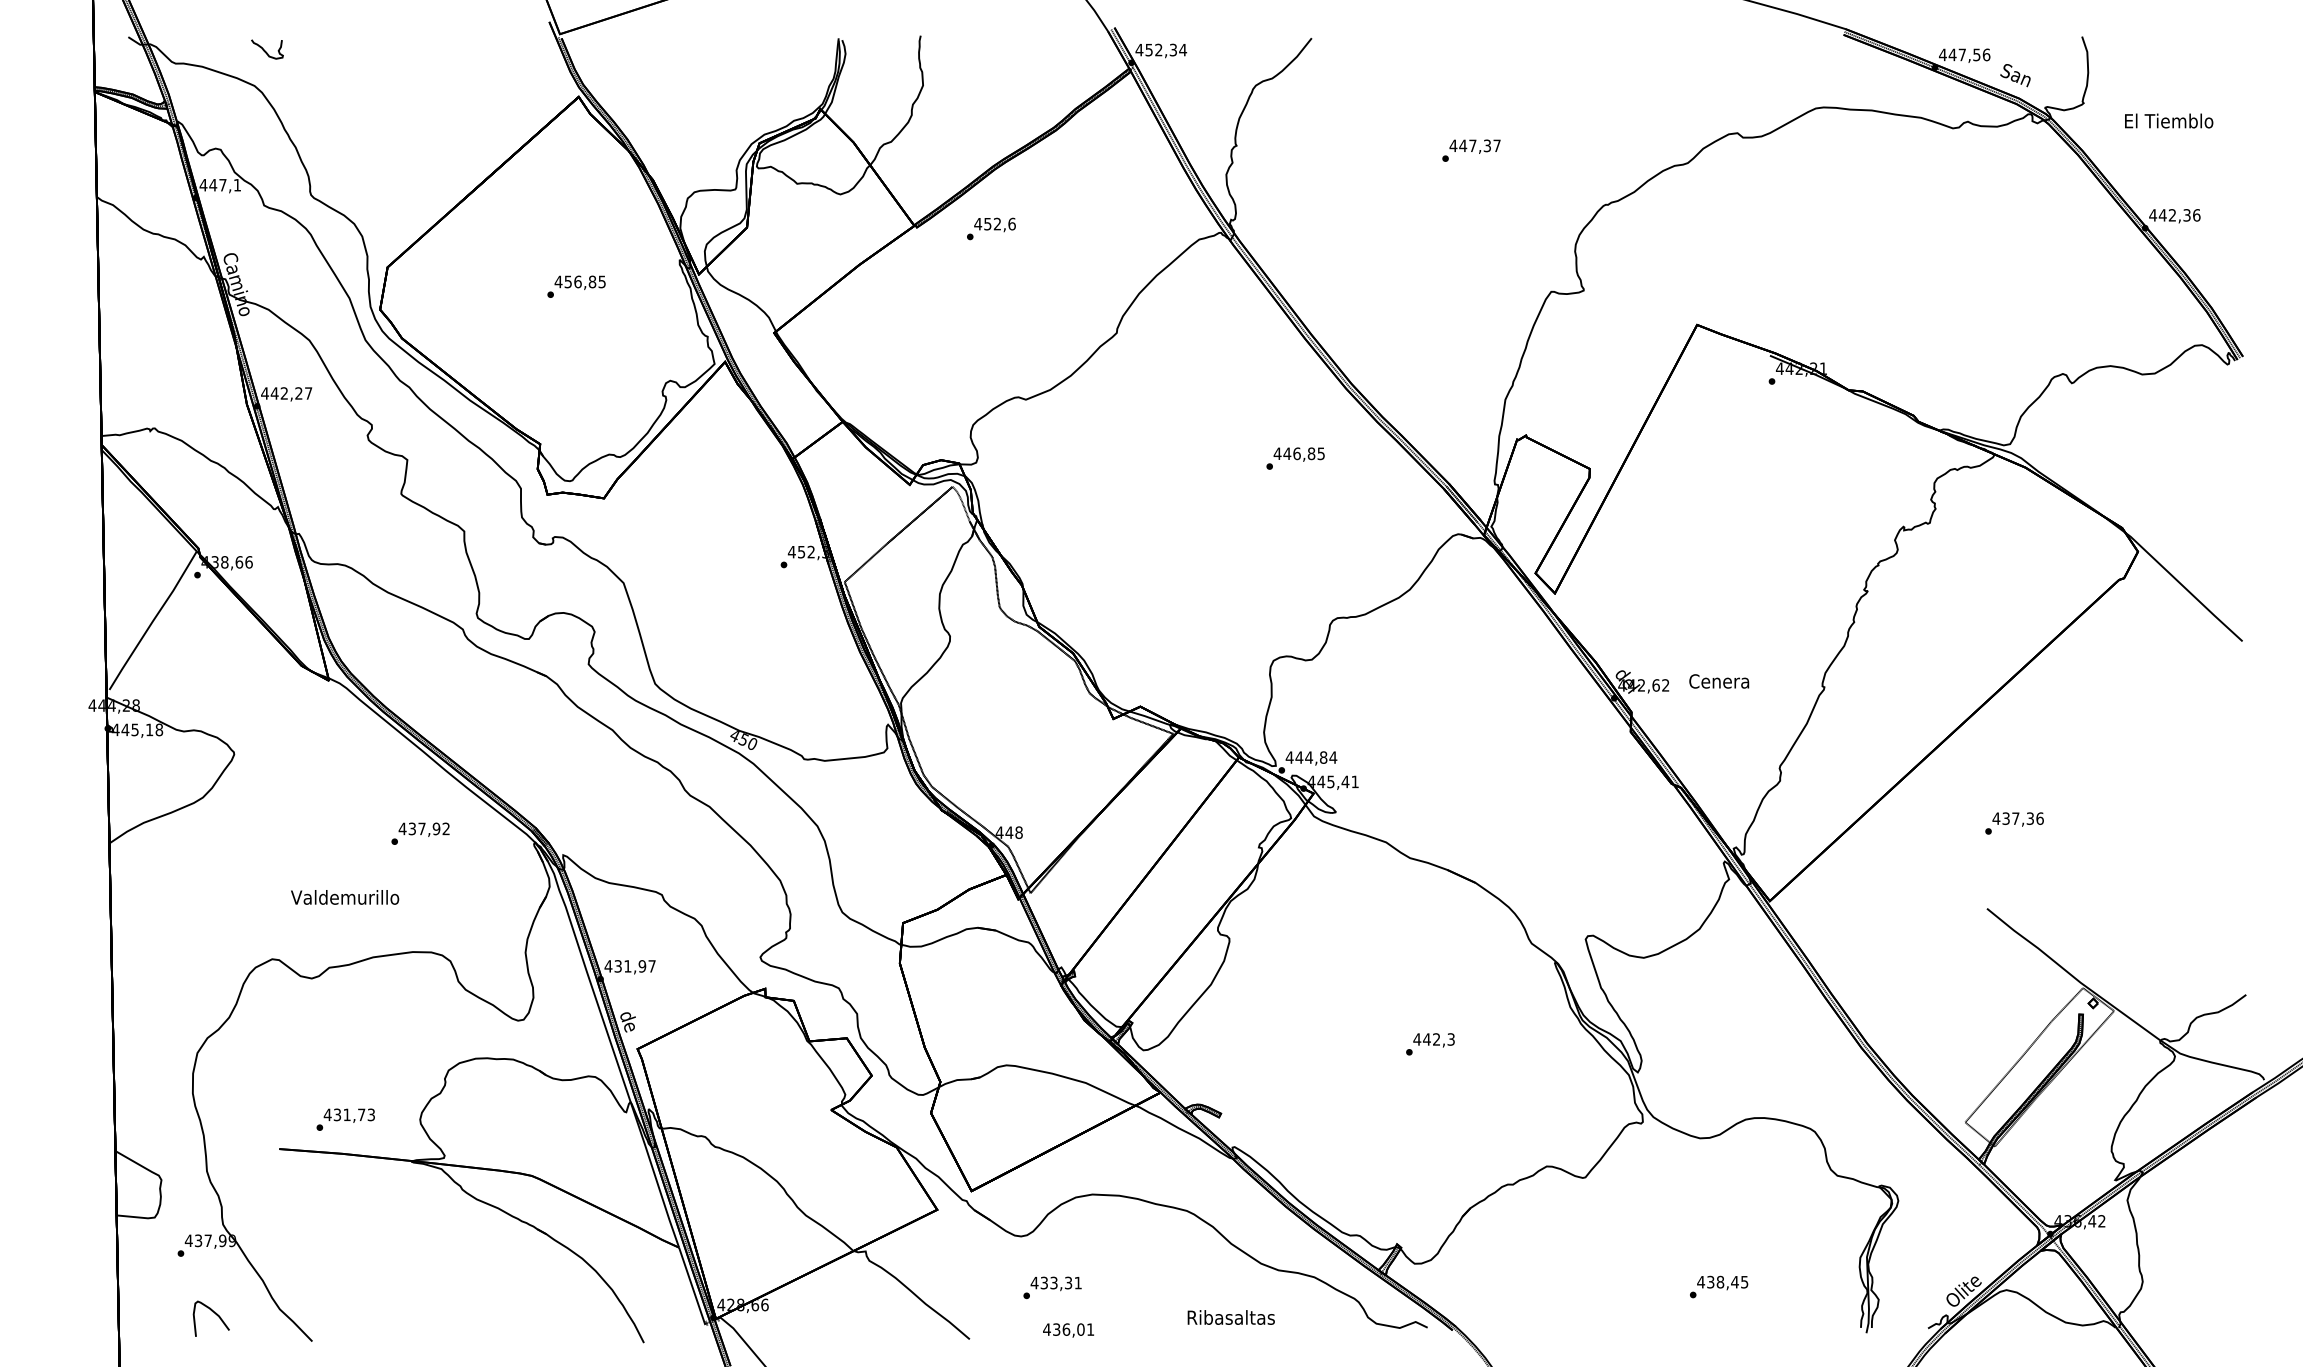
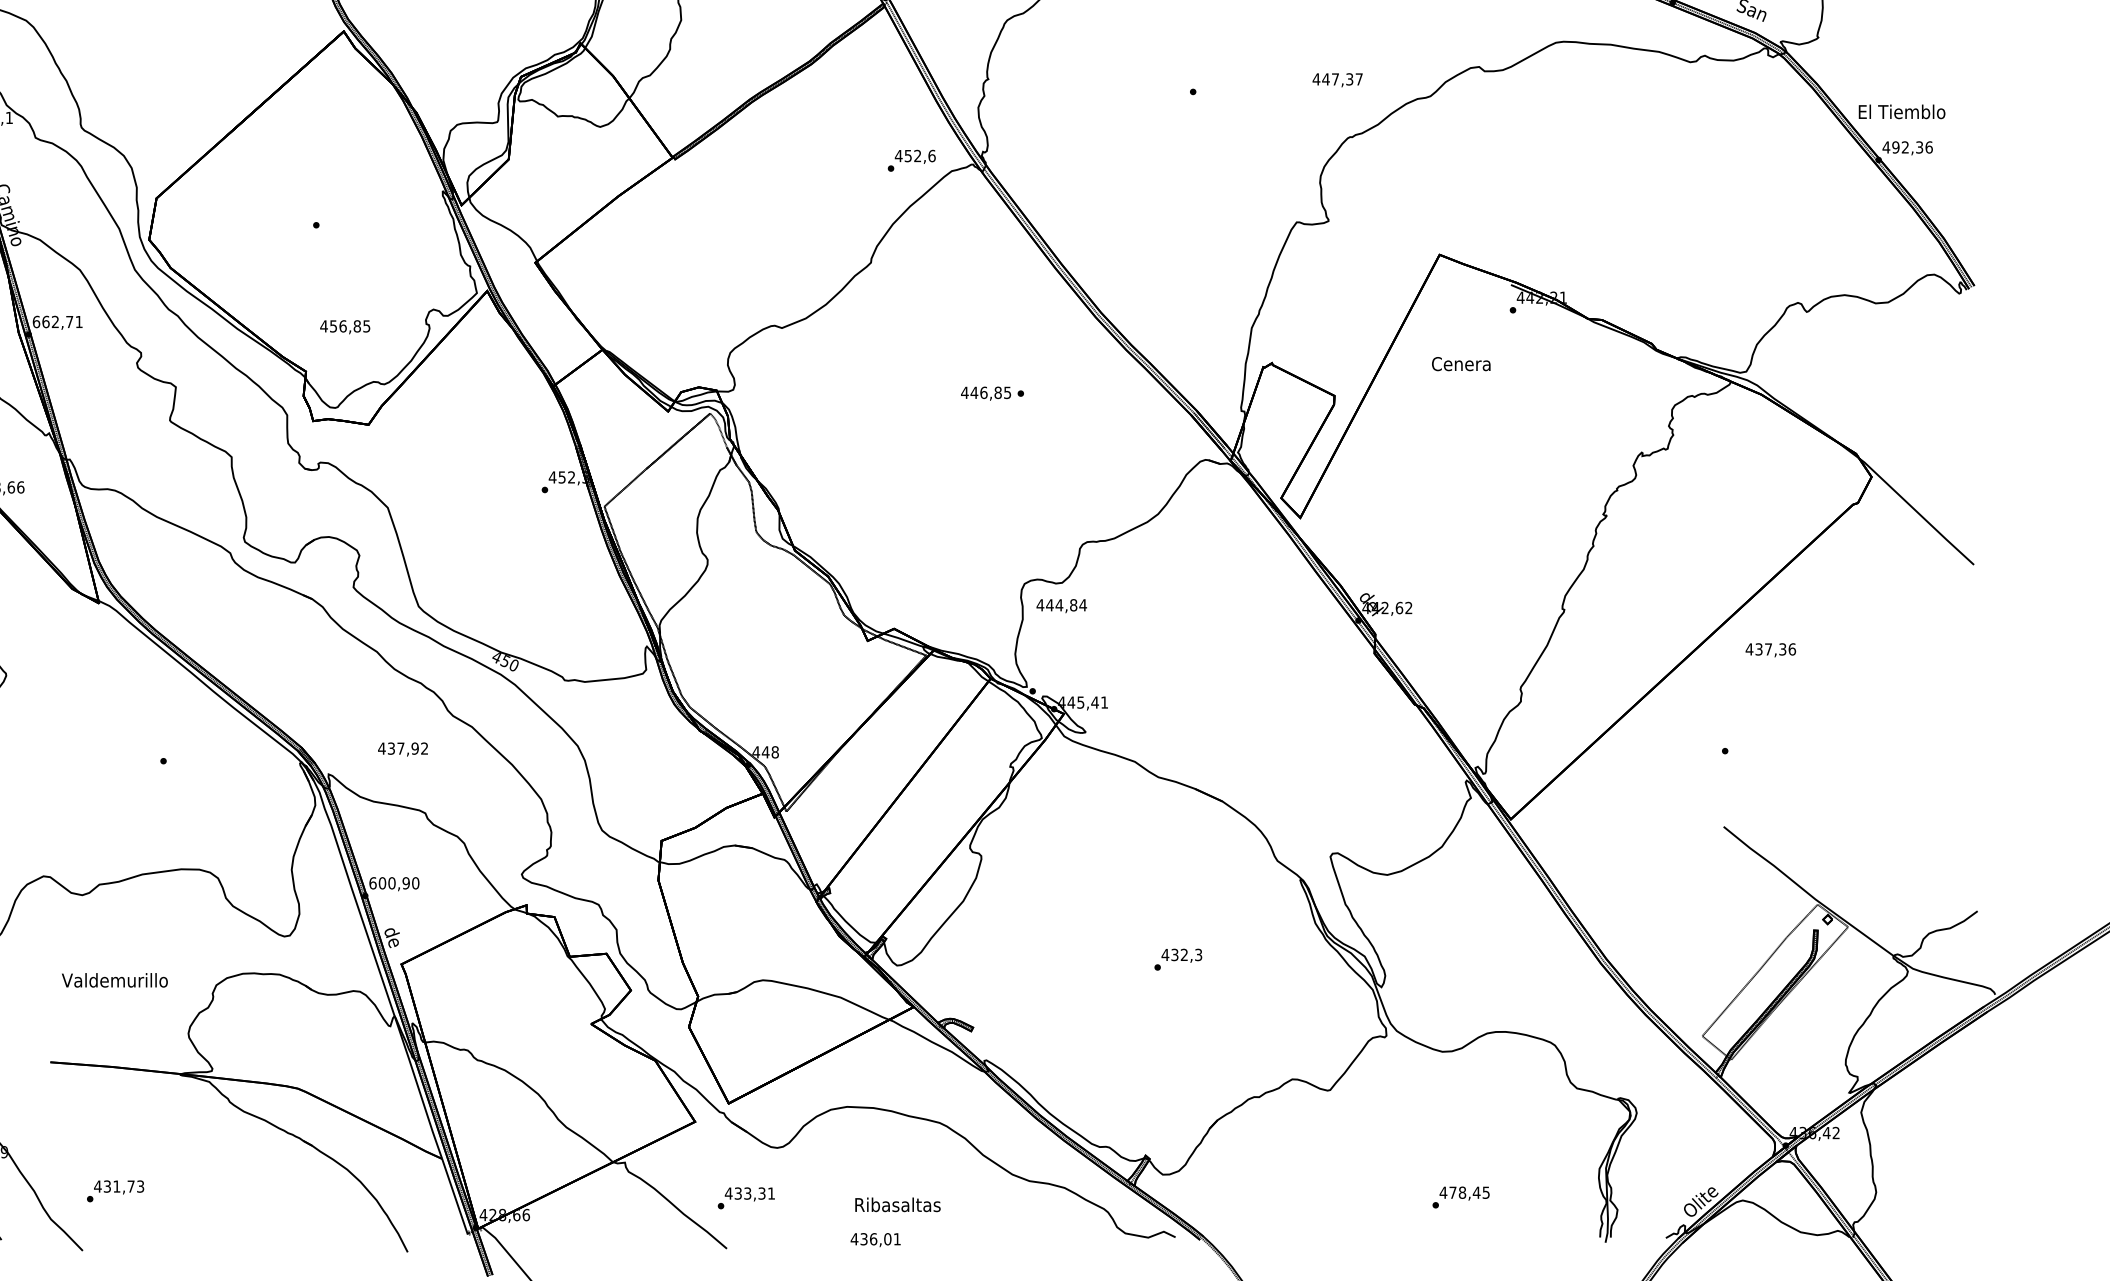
text: (2169, 120) -> (1902, 111), moved
text: (1474, 146) -> (1337, 79), moved
text: (2162, 215) -> (1895, 147), 442,36 -> 492,36
text: (991, 228) -> (911, 160), moved
text: (579, 282) -> (344, 326), moved
text: (286, 393) -> (57, 322), 442,27 -> 662,71
text: (1298, 454) -> (985, 393), moved
text: (1719, 681) -> (1461, 364), moved
text: (1311, 758) -> (1061, 606), moved
text: (2017, 819) -> (1770, 650), moved
text: (423, 829) -> (402, 749), moved
text: (345, 897) -> (115, 980), moved
text: (629, 966) -> (393, 883), 431,97 -> 600,90
text: (1426, 1039) -> (1174, 954), 442,3 -> 432,3
text: (345, 1119) -> (115, 1191), moved
text: (1710, 1281) -> (1452, 1192), 438,45 -> 478,45
text: (1052, 1287) -> (746, 1197), moved
text: (1230, 1317) -> (897, 1204), moved
text: (1068, 1330) -> (875, 1240), moved

